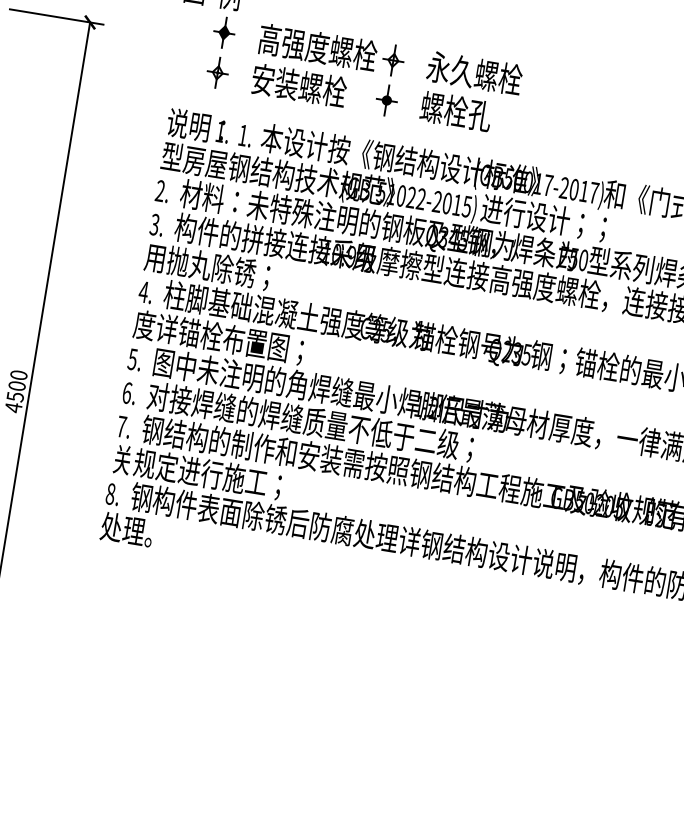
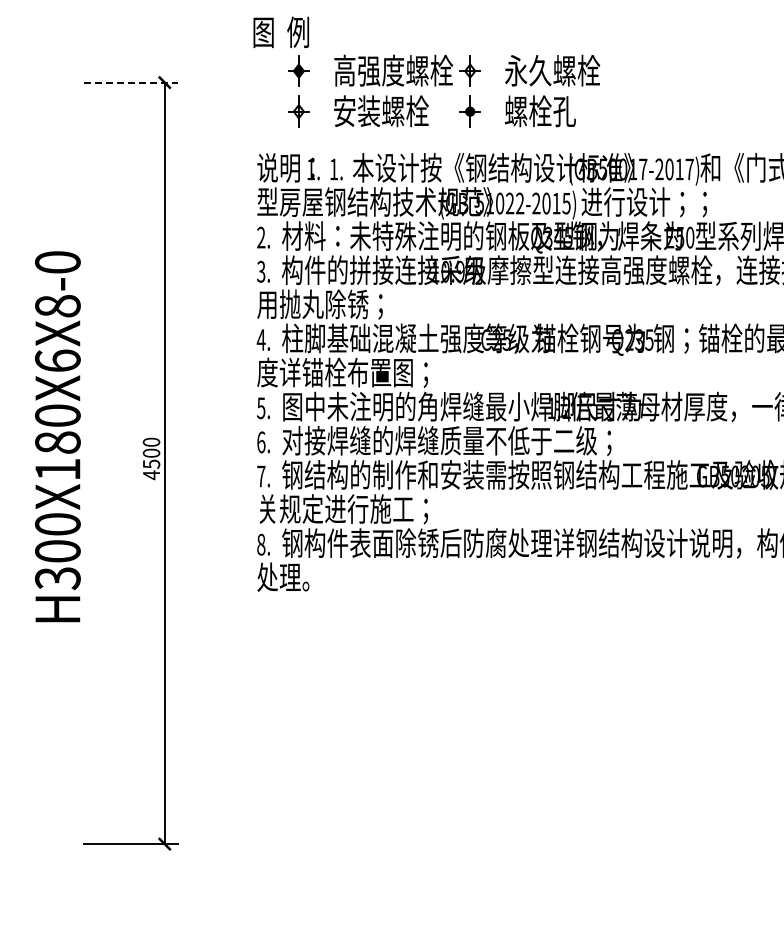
line: (57, 16) -> (131, 82), solid -> dashed

